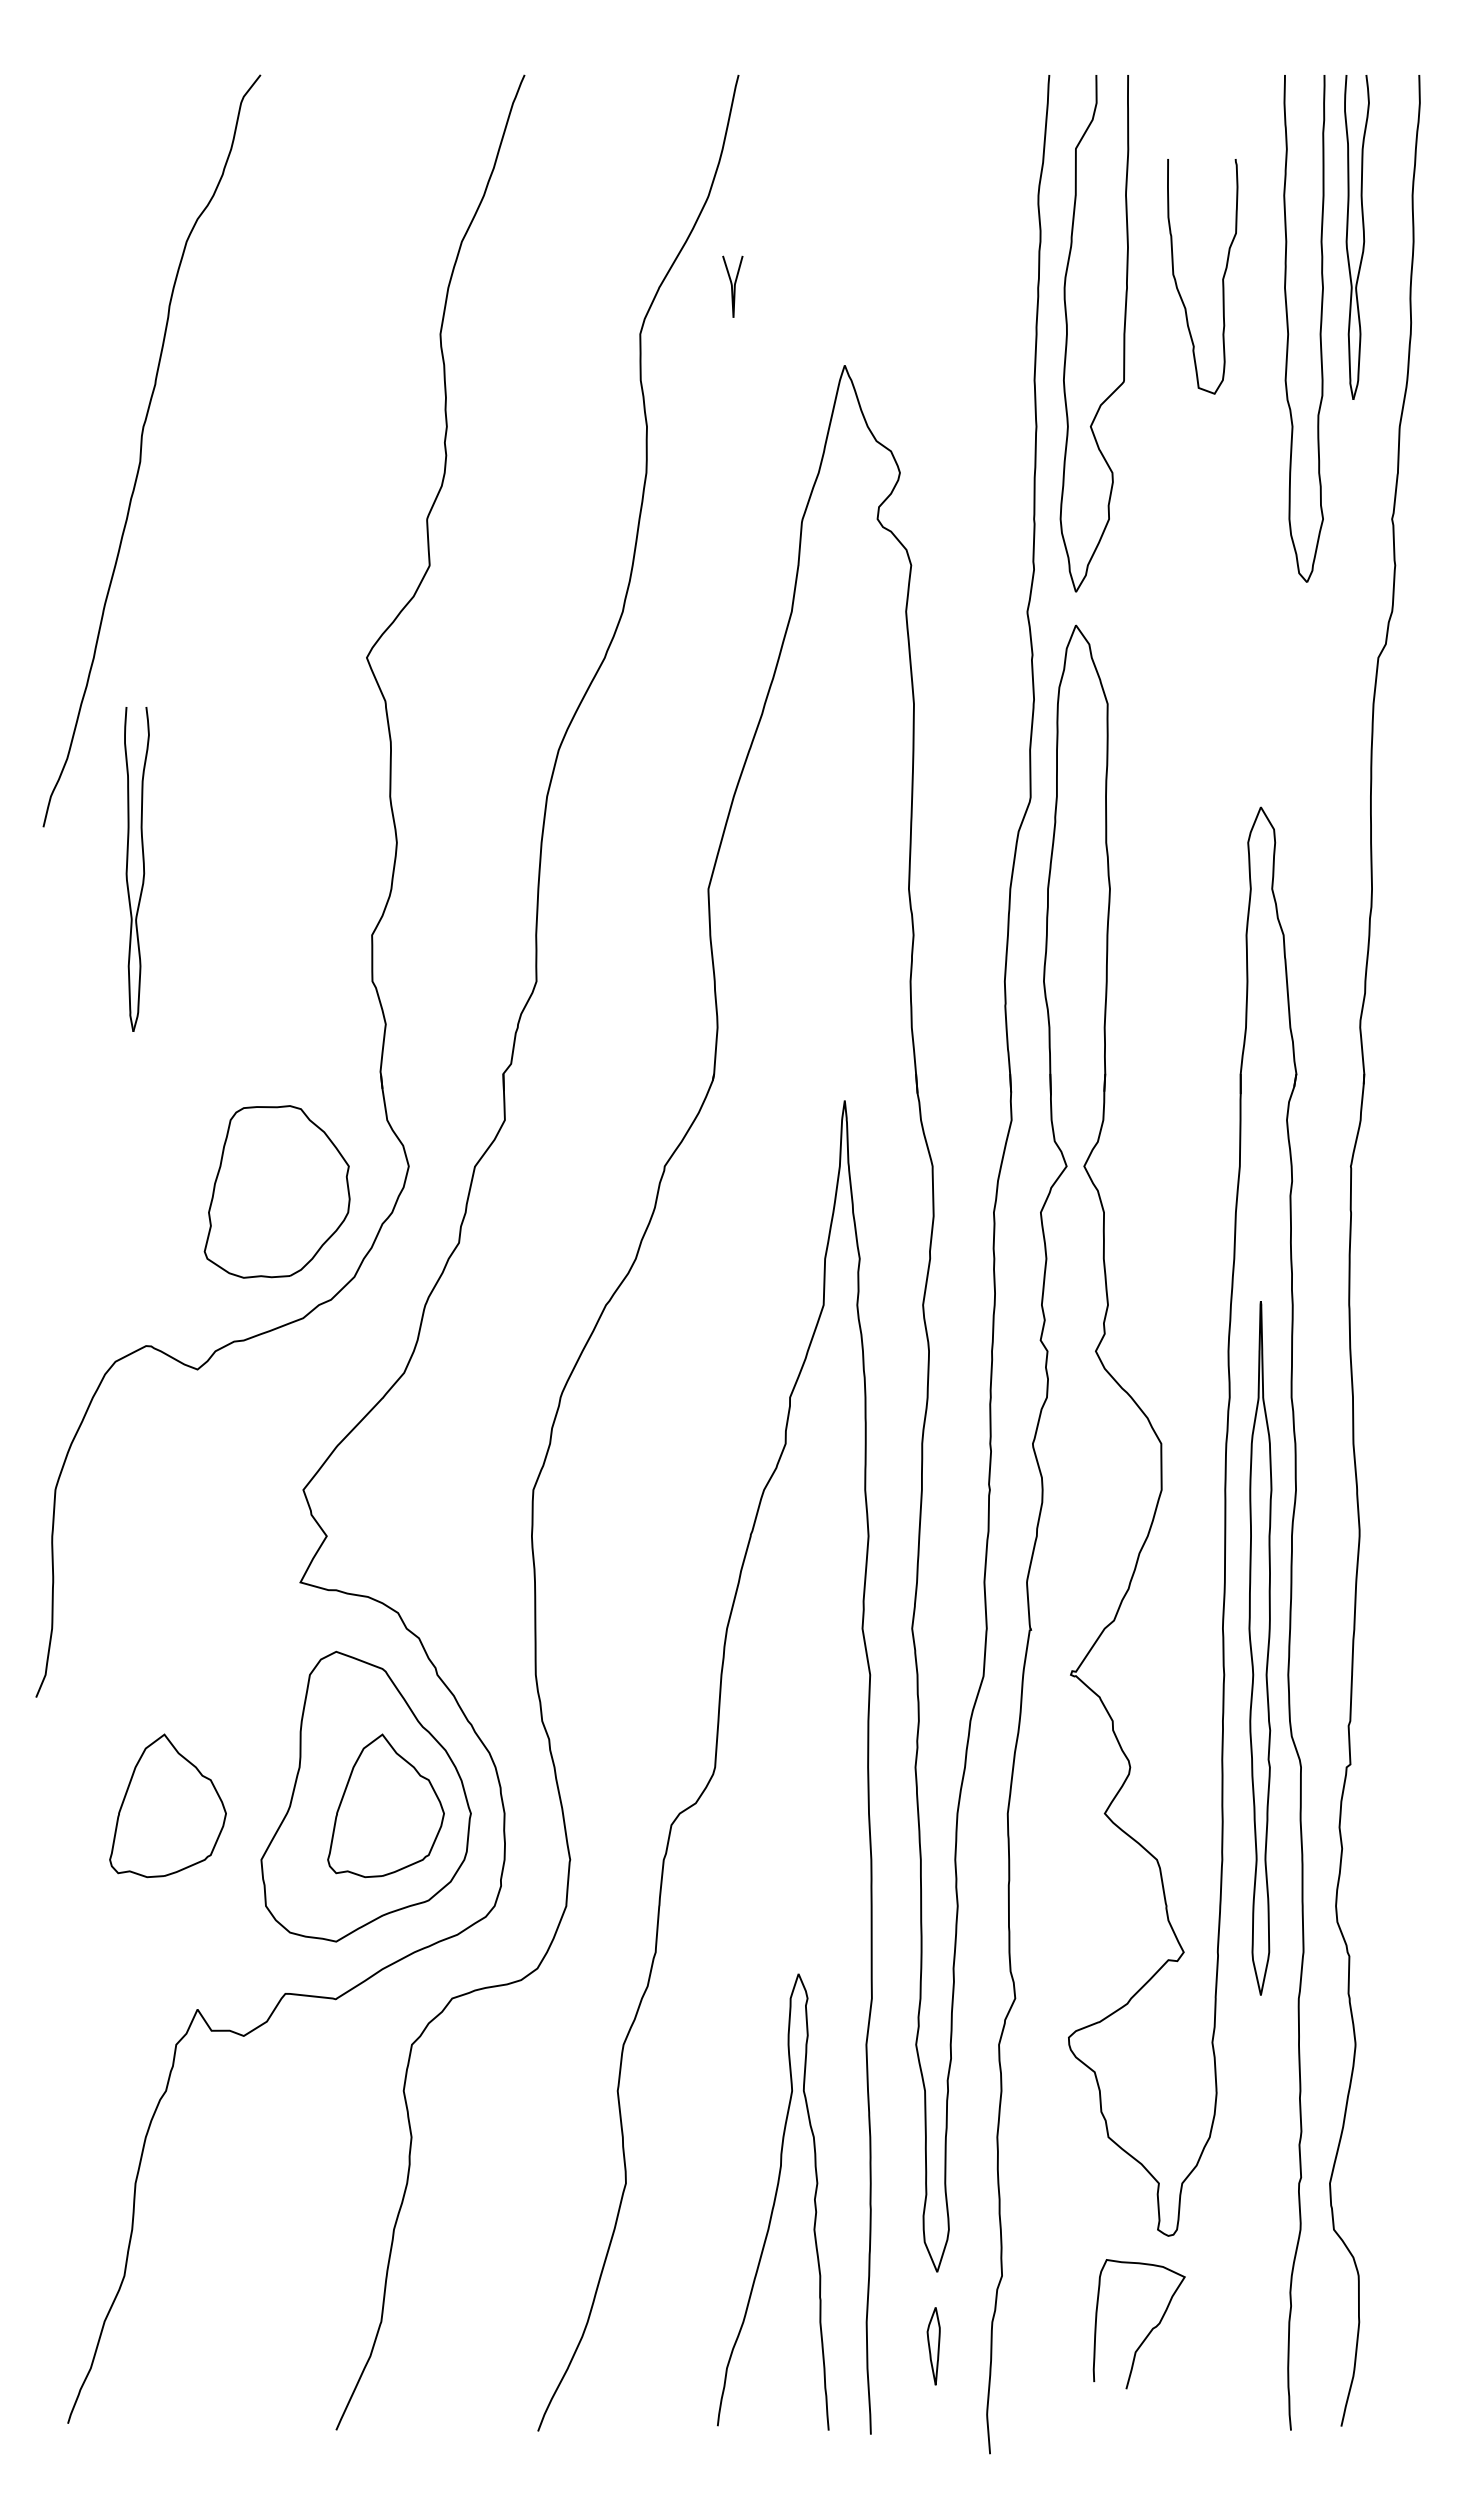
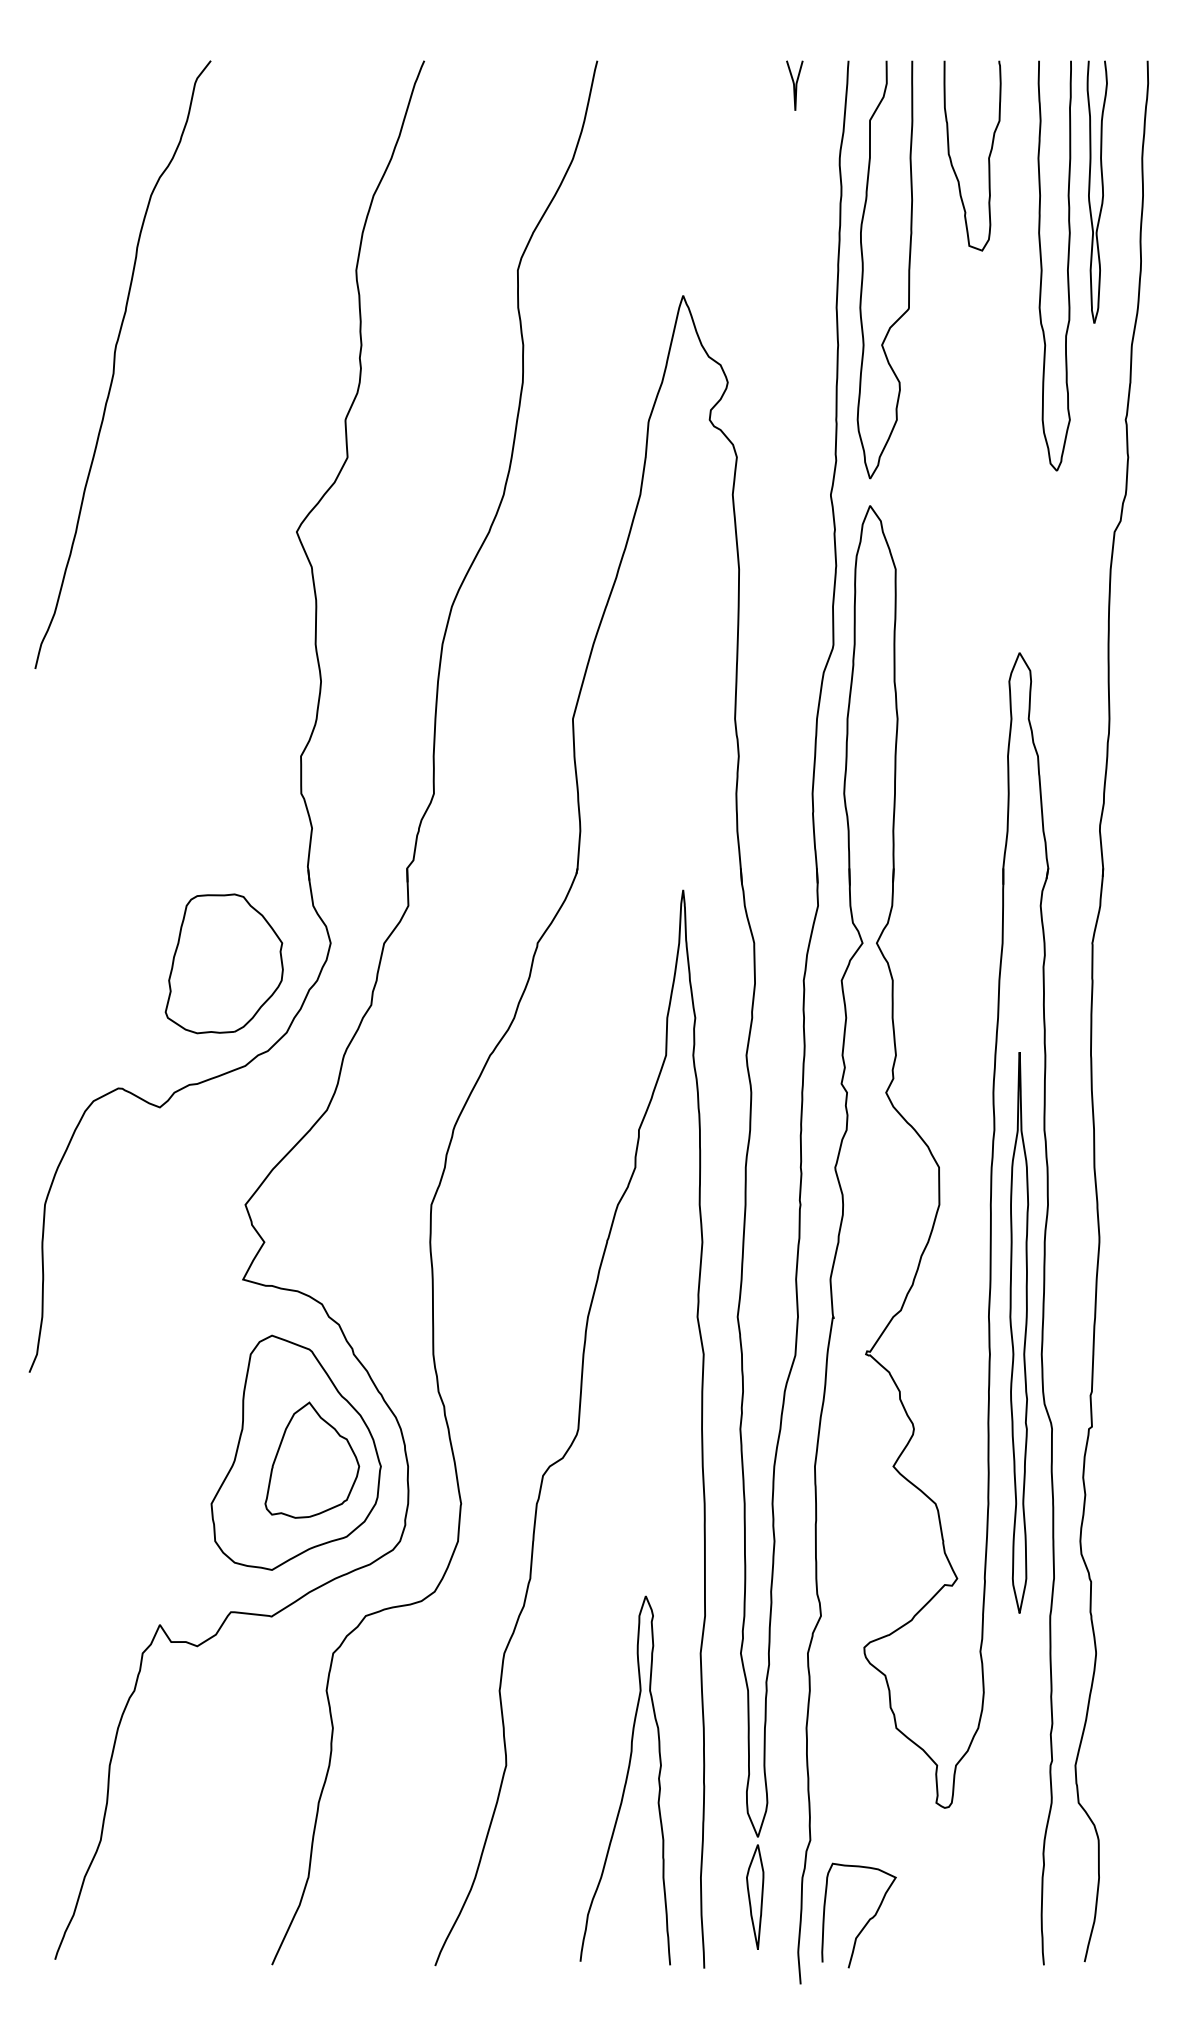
curve: (1222, 277) -> (988, 156), moved
curve: (732, 286) -> (794, 85), moved
part: (143, 869) -> (116, 703), removed
part: (167, 1805) -> (135, 1459), removed
curve: (1149, 2331) -> (867, 1921), moved
part: (933, 2346) -> (754, 1897), size x1.67

